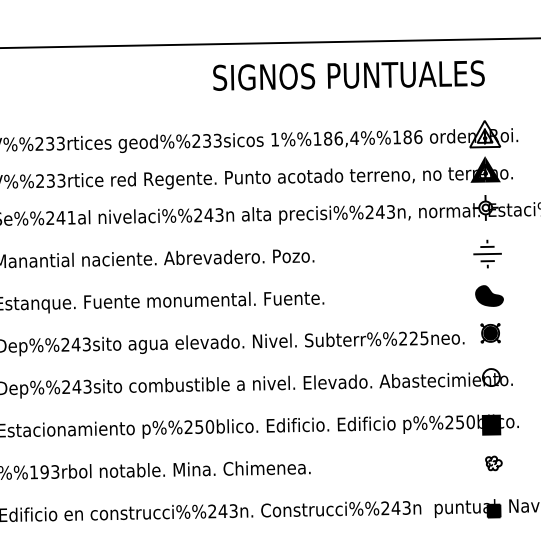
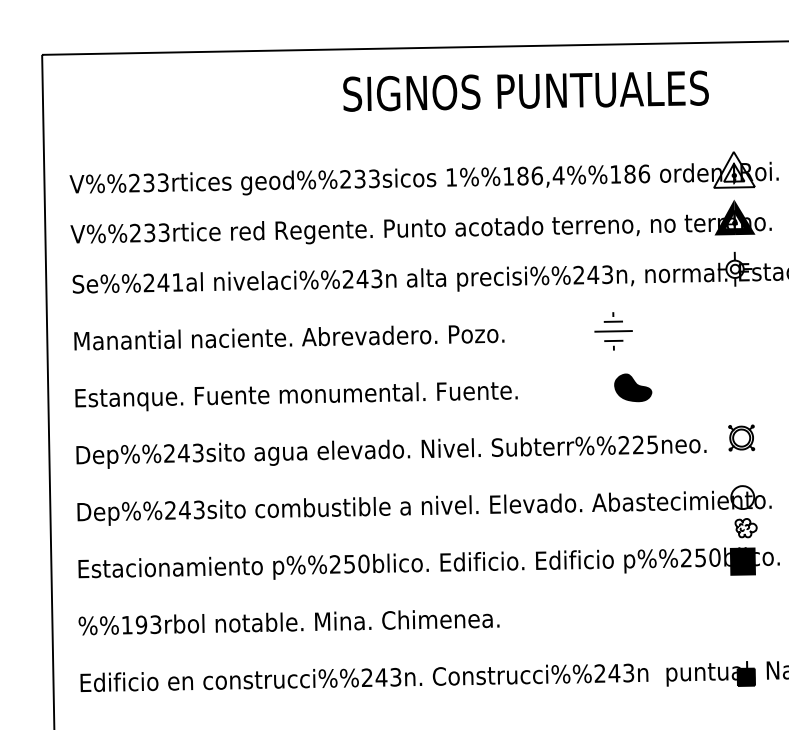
text: (348, 75) -> (525, 90), moved
part: (487, 254) -> (613, 331), moved
part: (489, 295) -> (633, 387), moved
fill: (490, 332) -> (741, 437), removed
part: (493, 463) -> (745, 528), moved

